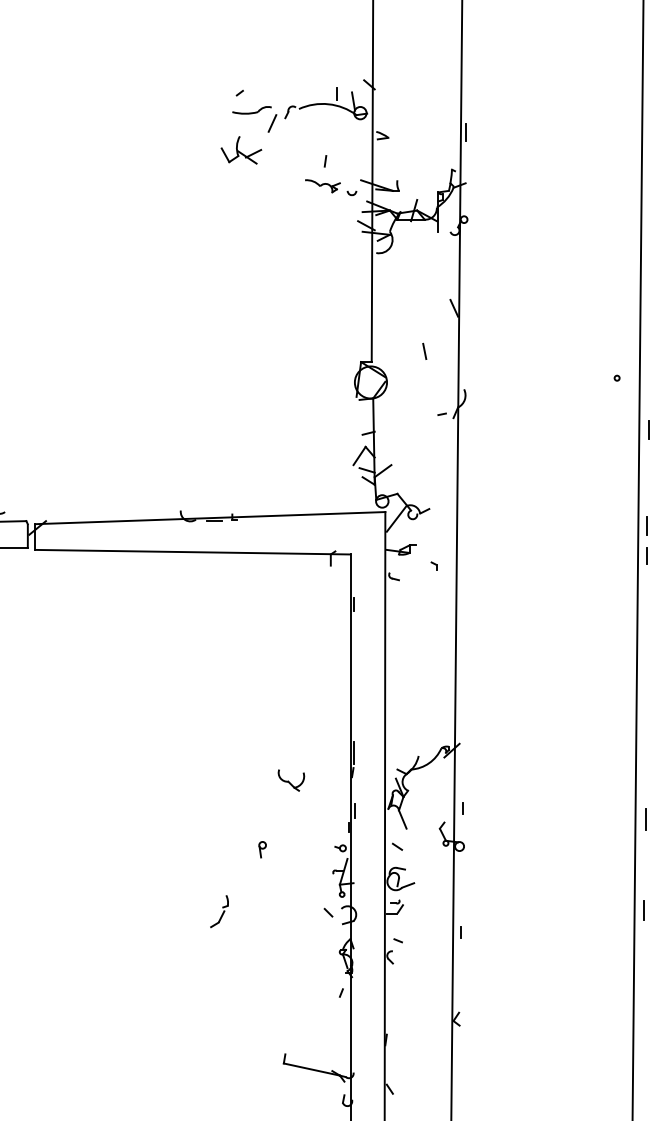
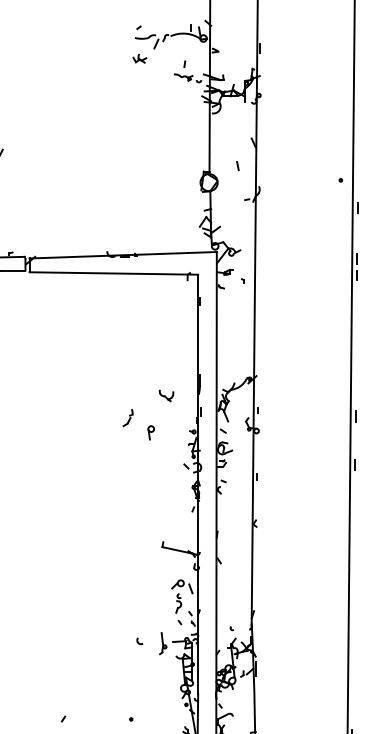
part: (240, 150) -> (139, 58), size x0.6
part: (261, 849) -> (150, 432), size x1.6
part: (218, 912) -> (127, 418), moved

